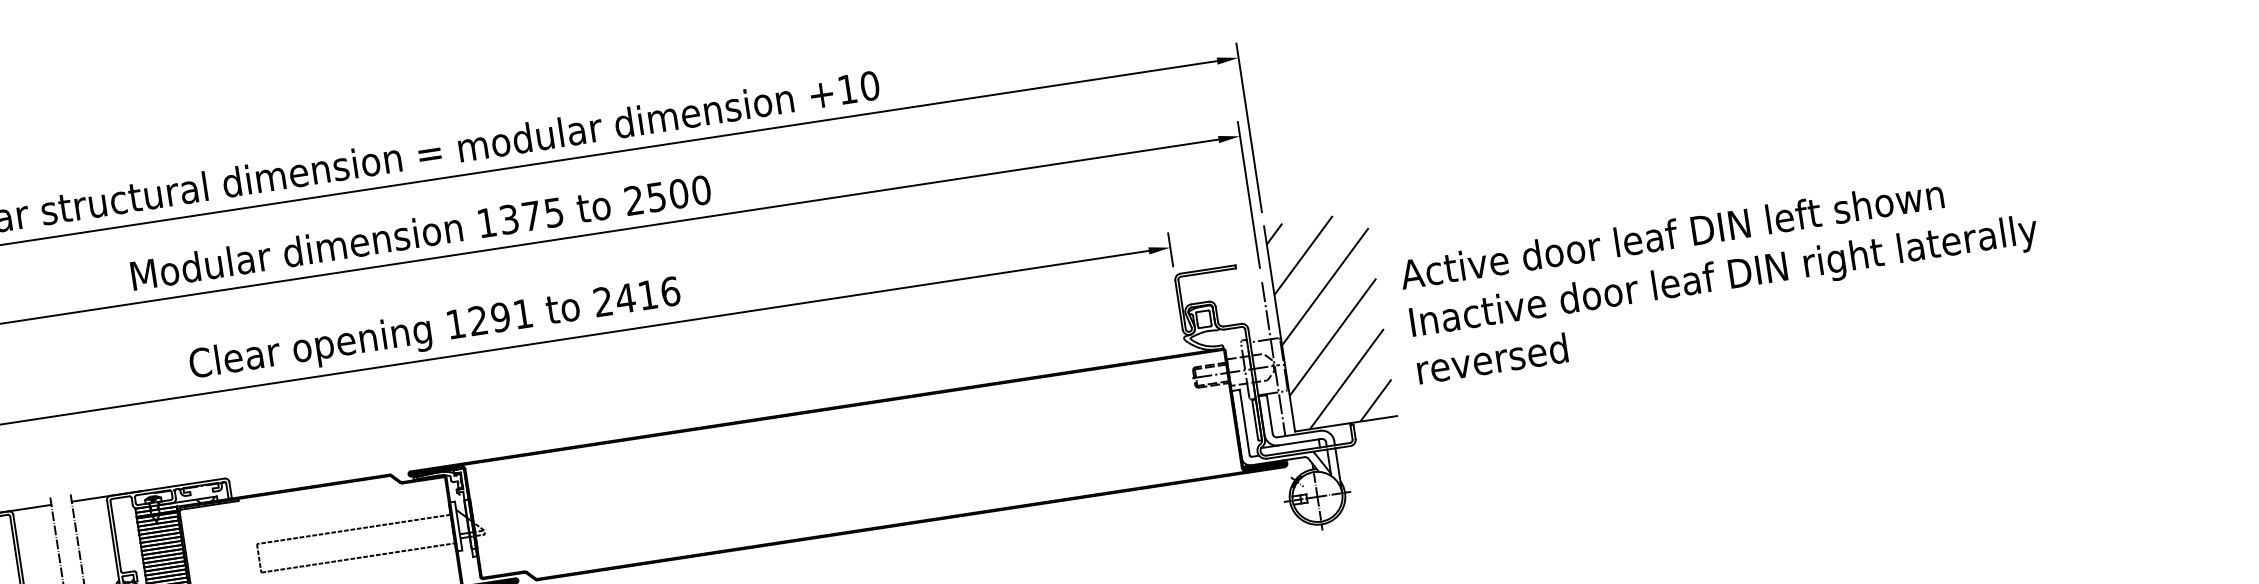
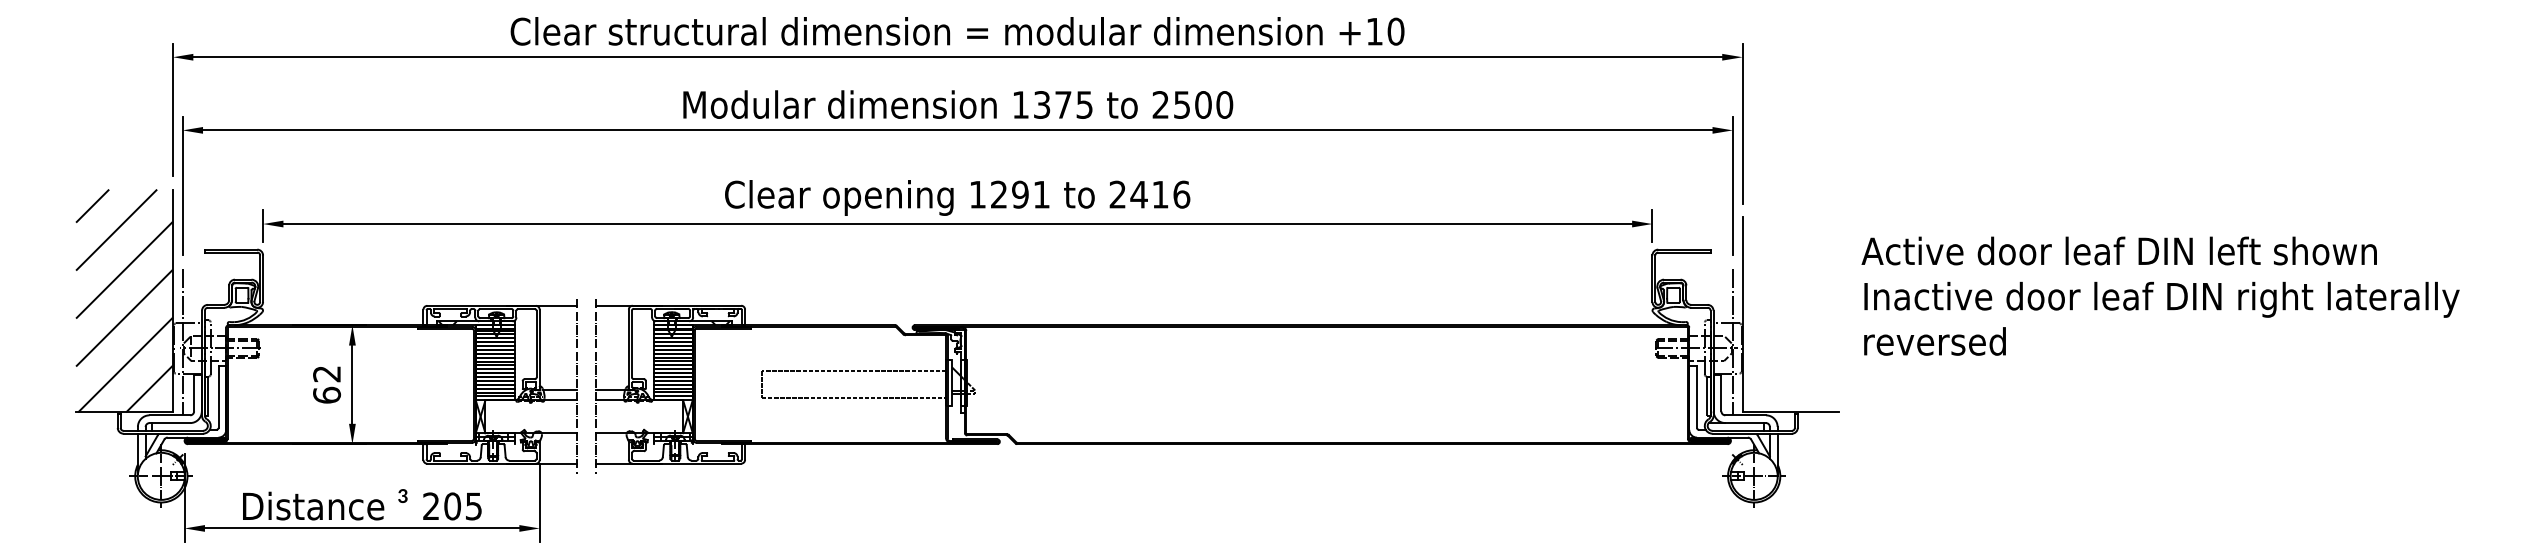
text: (1722, 274) -> (2160, 295), moved
hatch: (1329, 320) -> (1790, 314), removed

